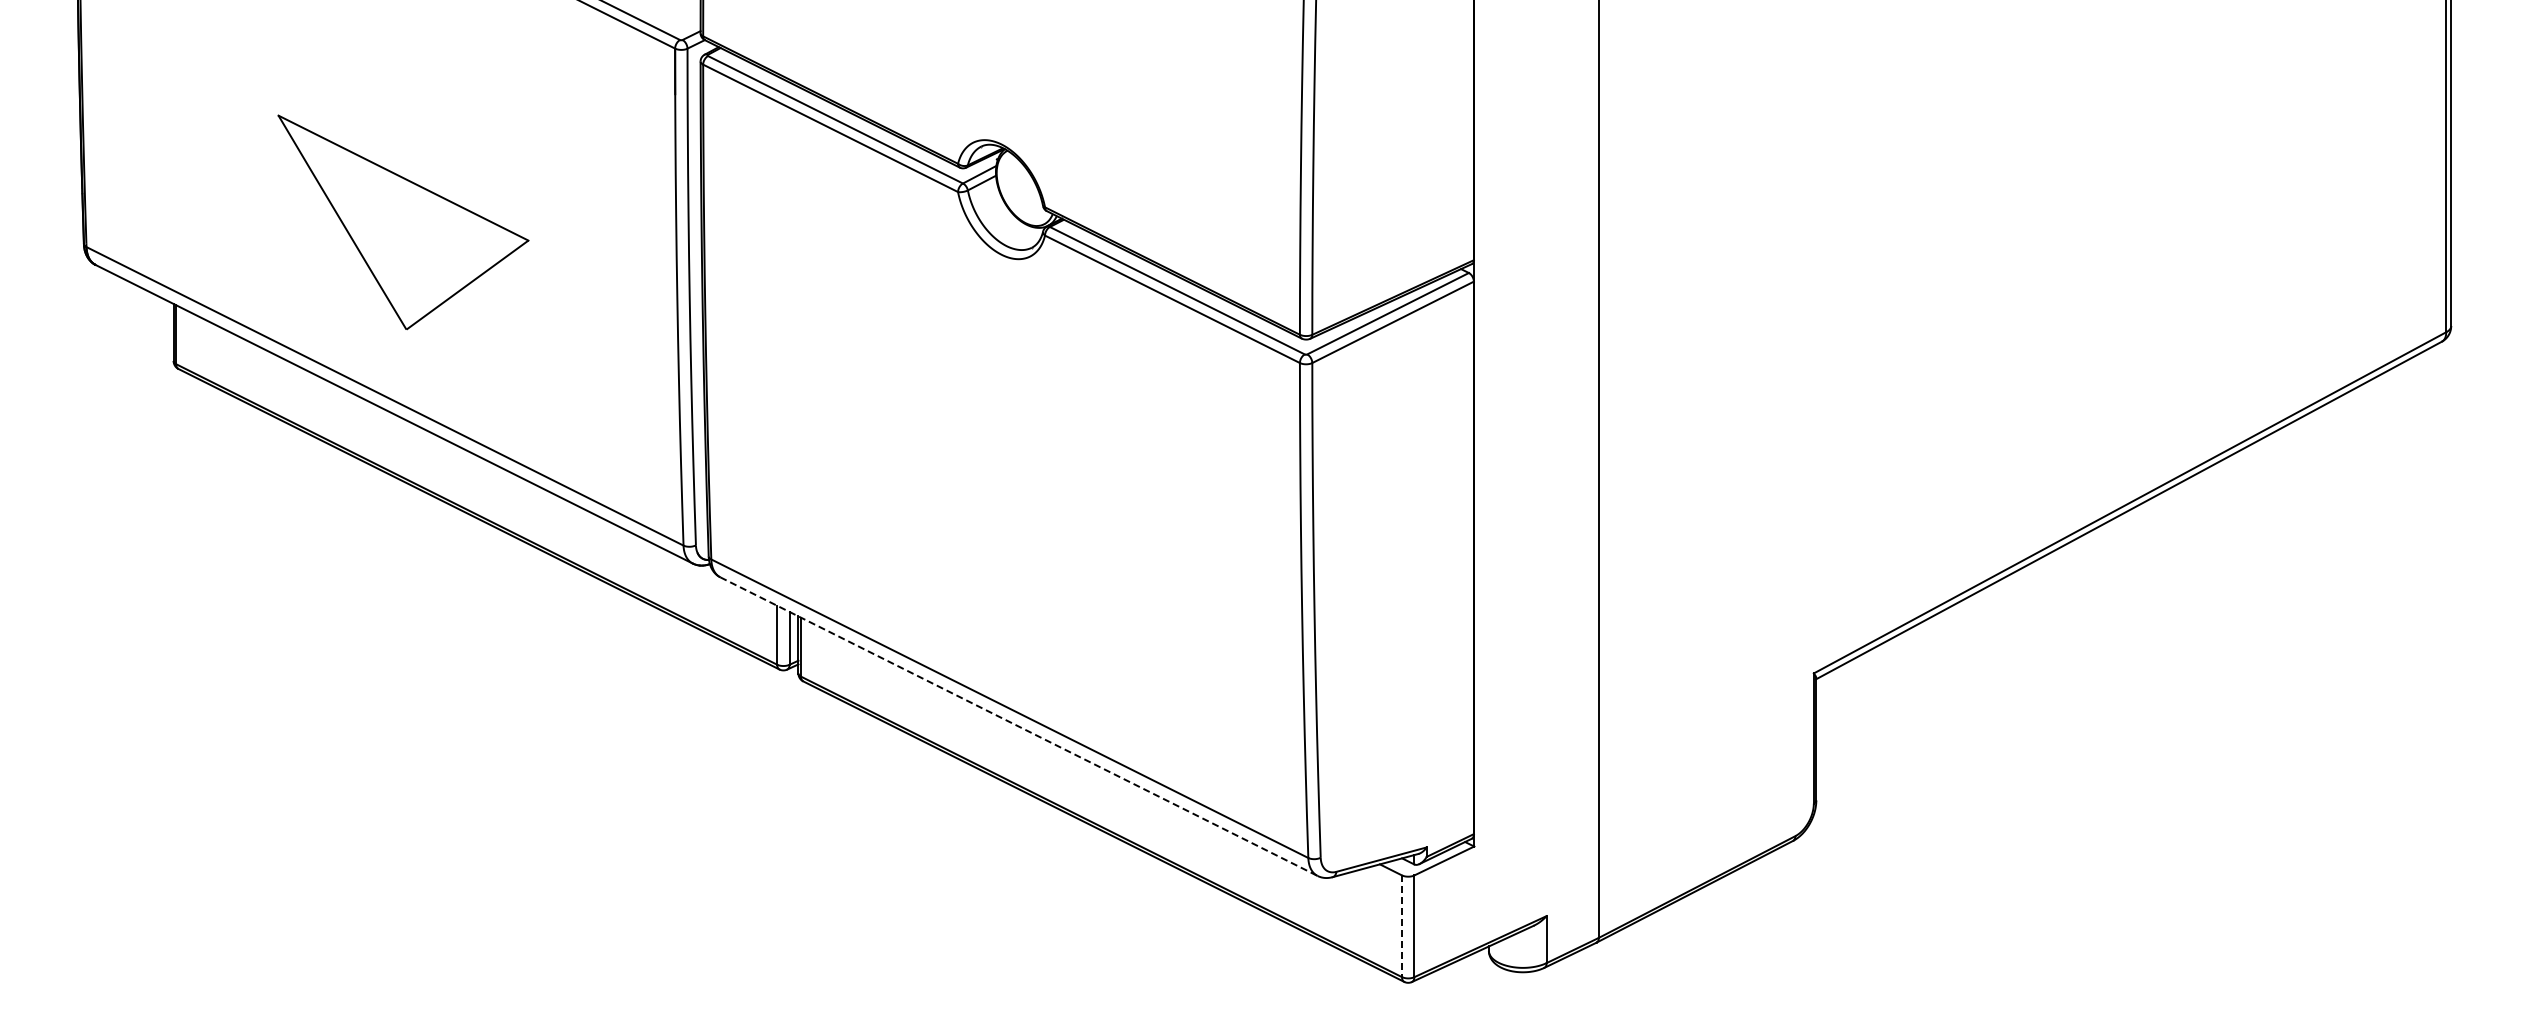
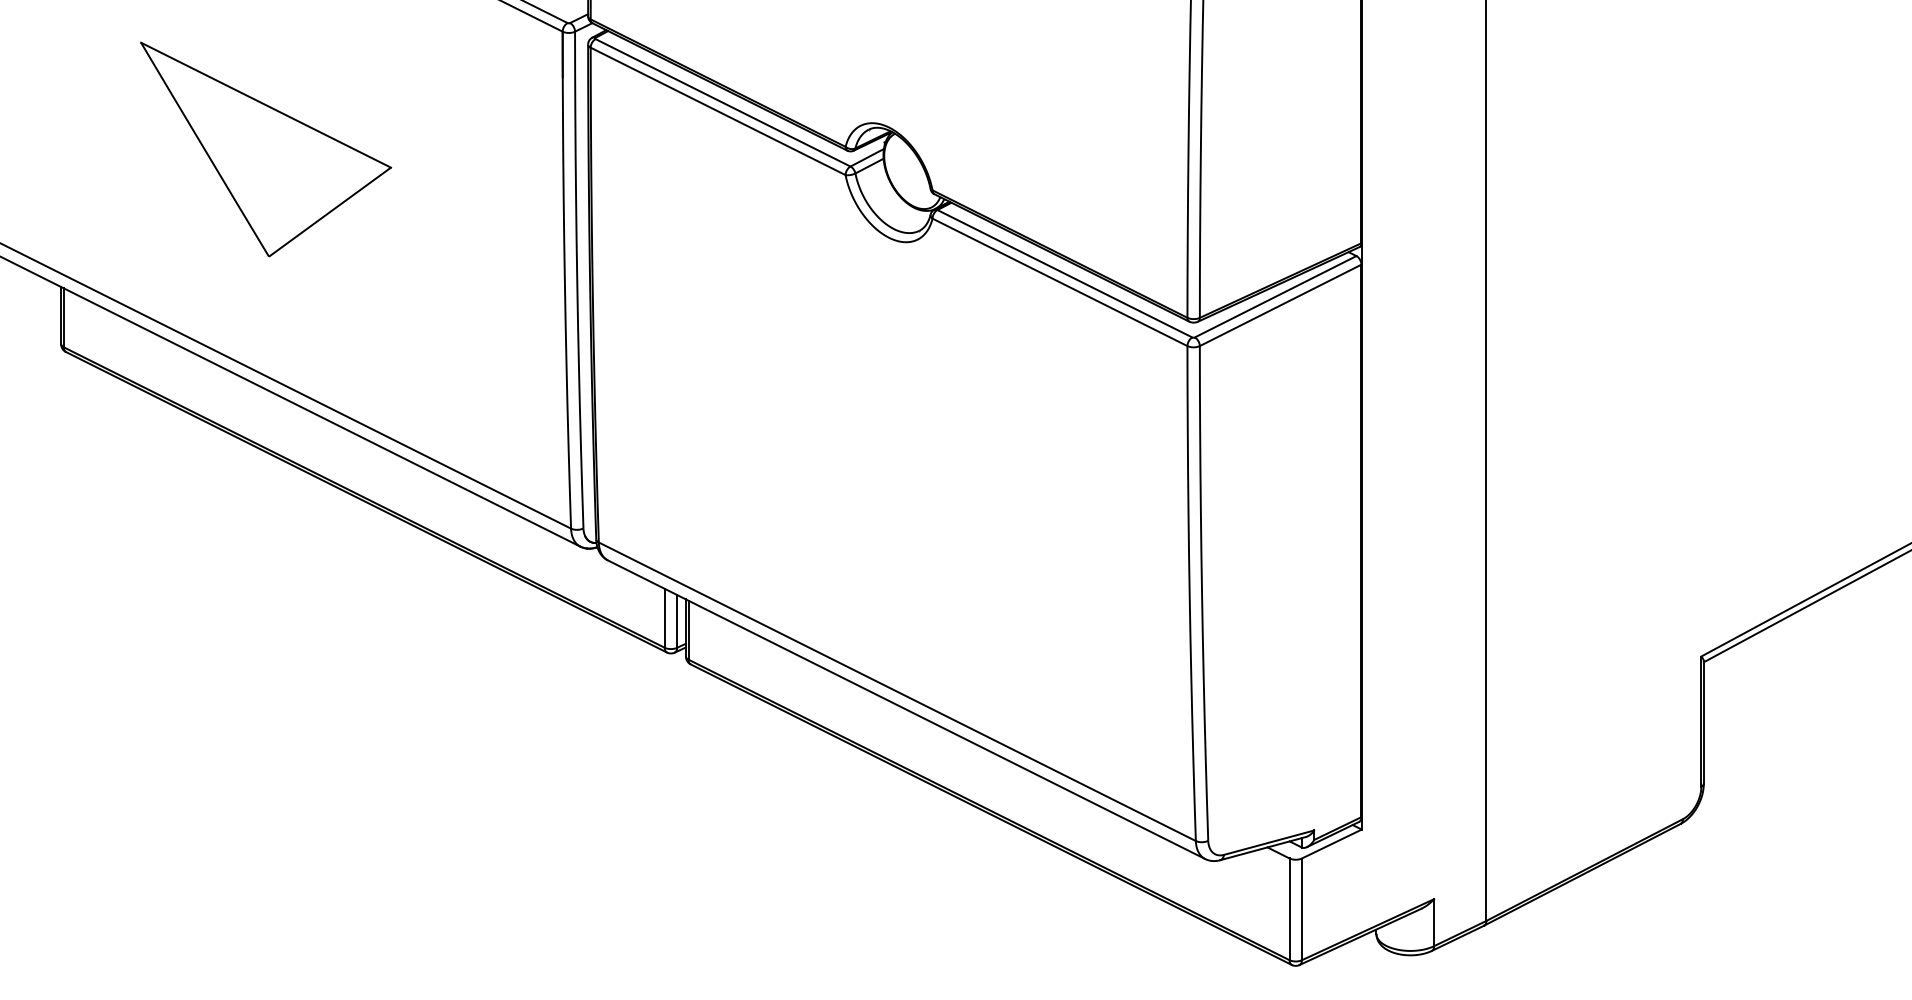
part: (403, 222) -> (266, 149), moved
line: (1018, 726) -> (906, 709), dashed -> solid
line: (1402, 926) -> (1290, 909), dashed -> solid

